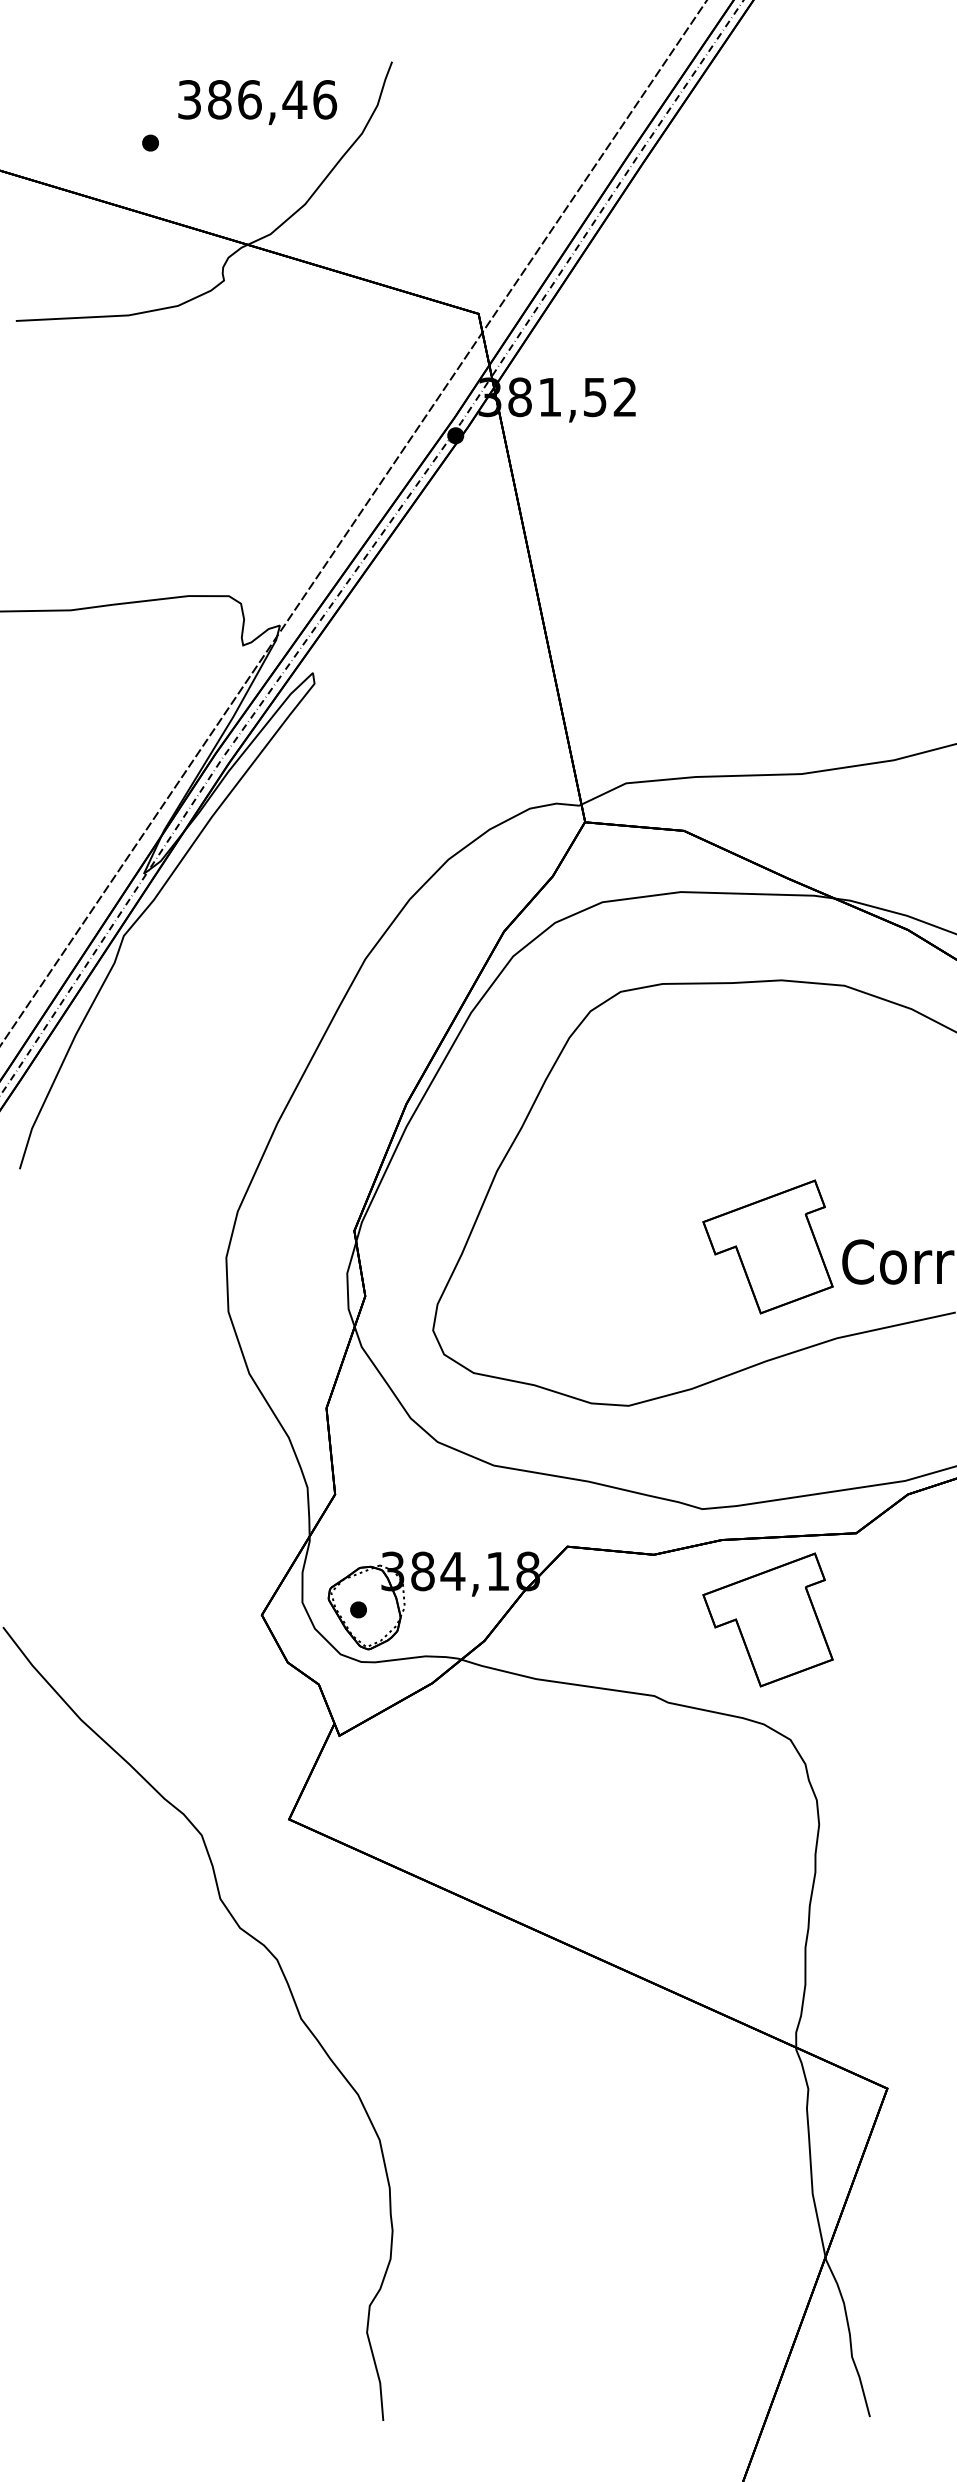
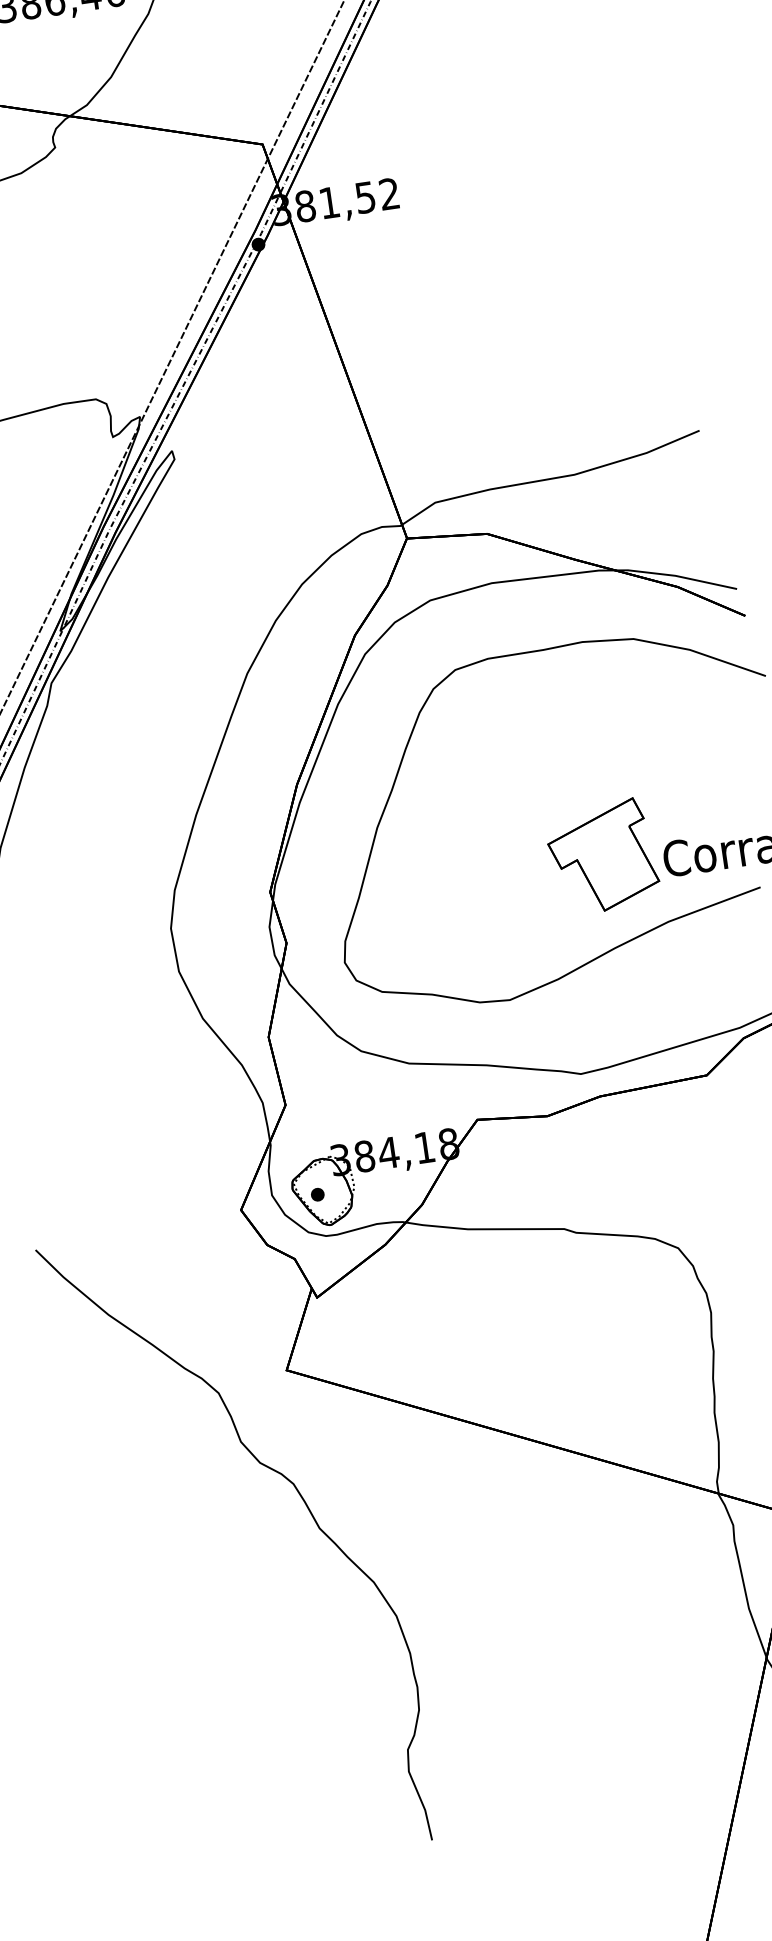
part: (767, 1619) -> (645, 1154), removed

